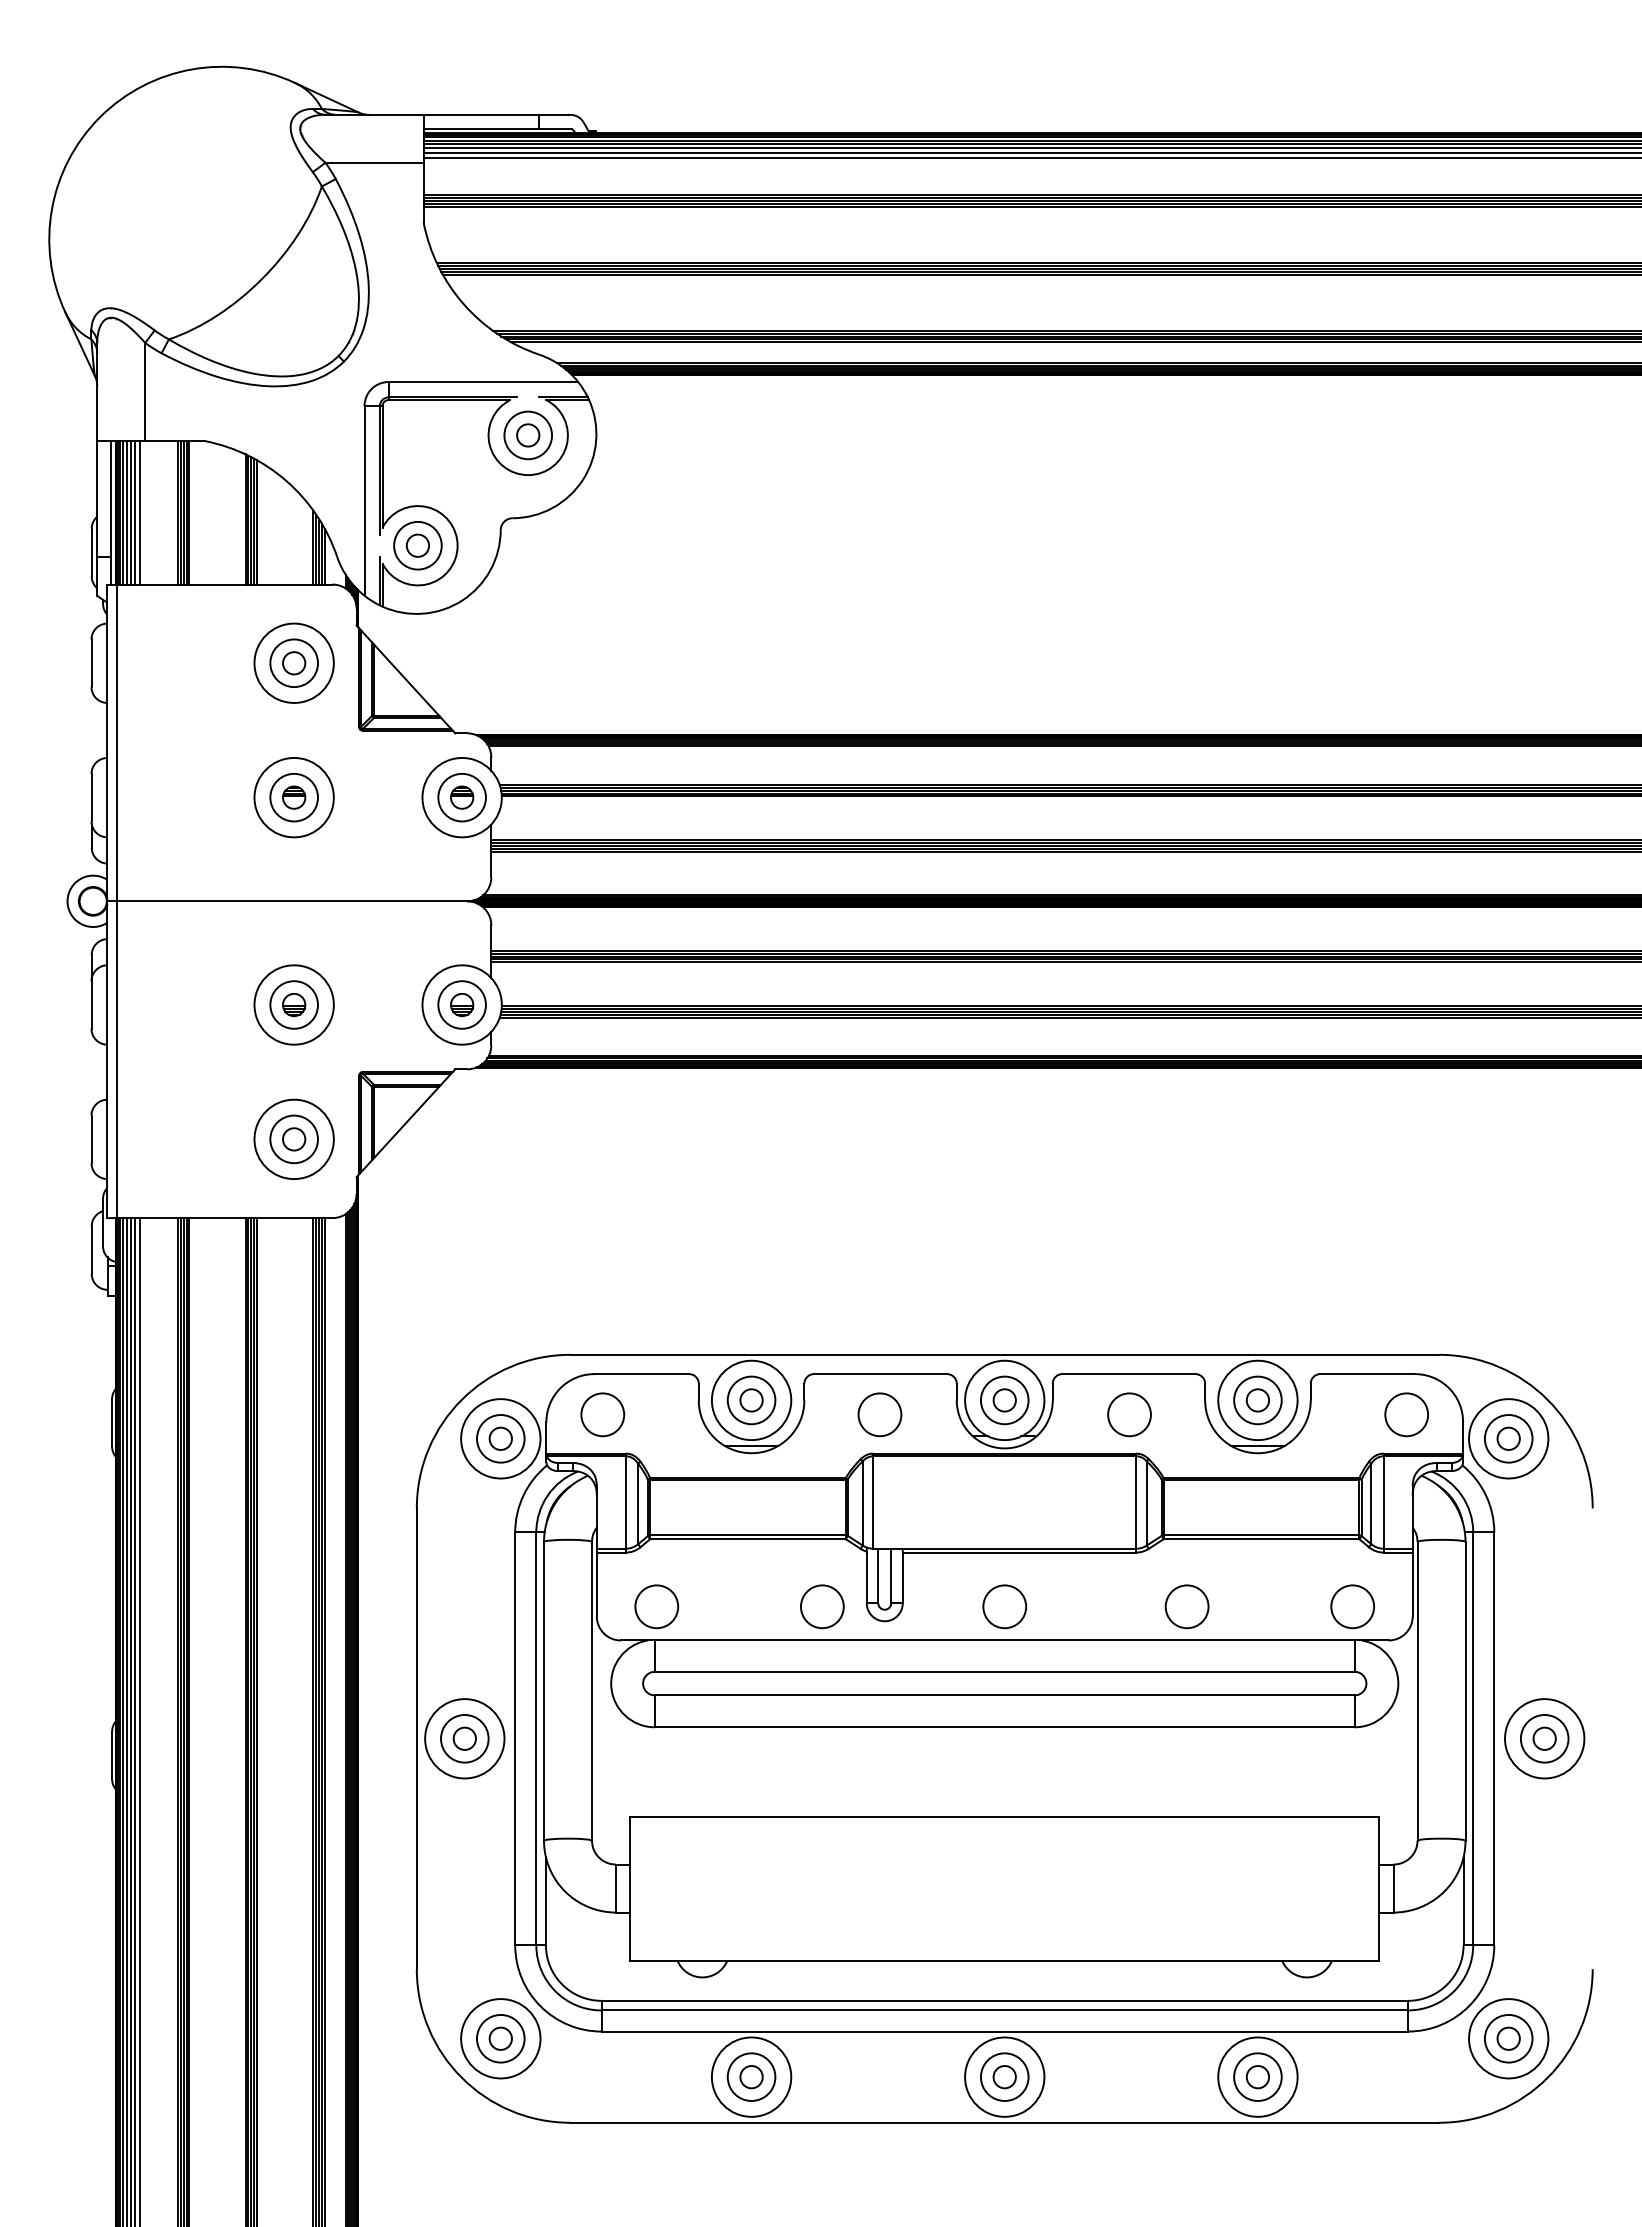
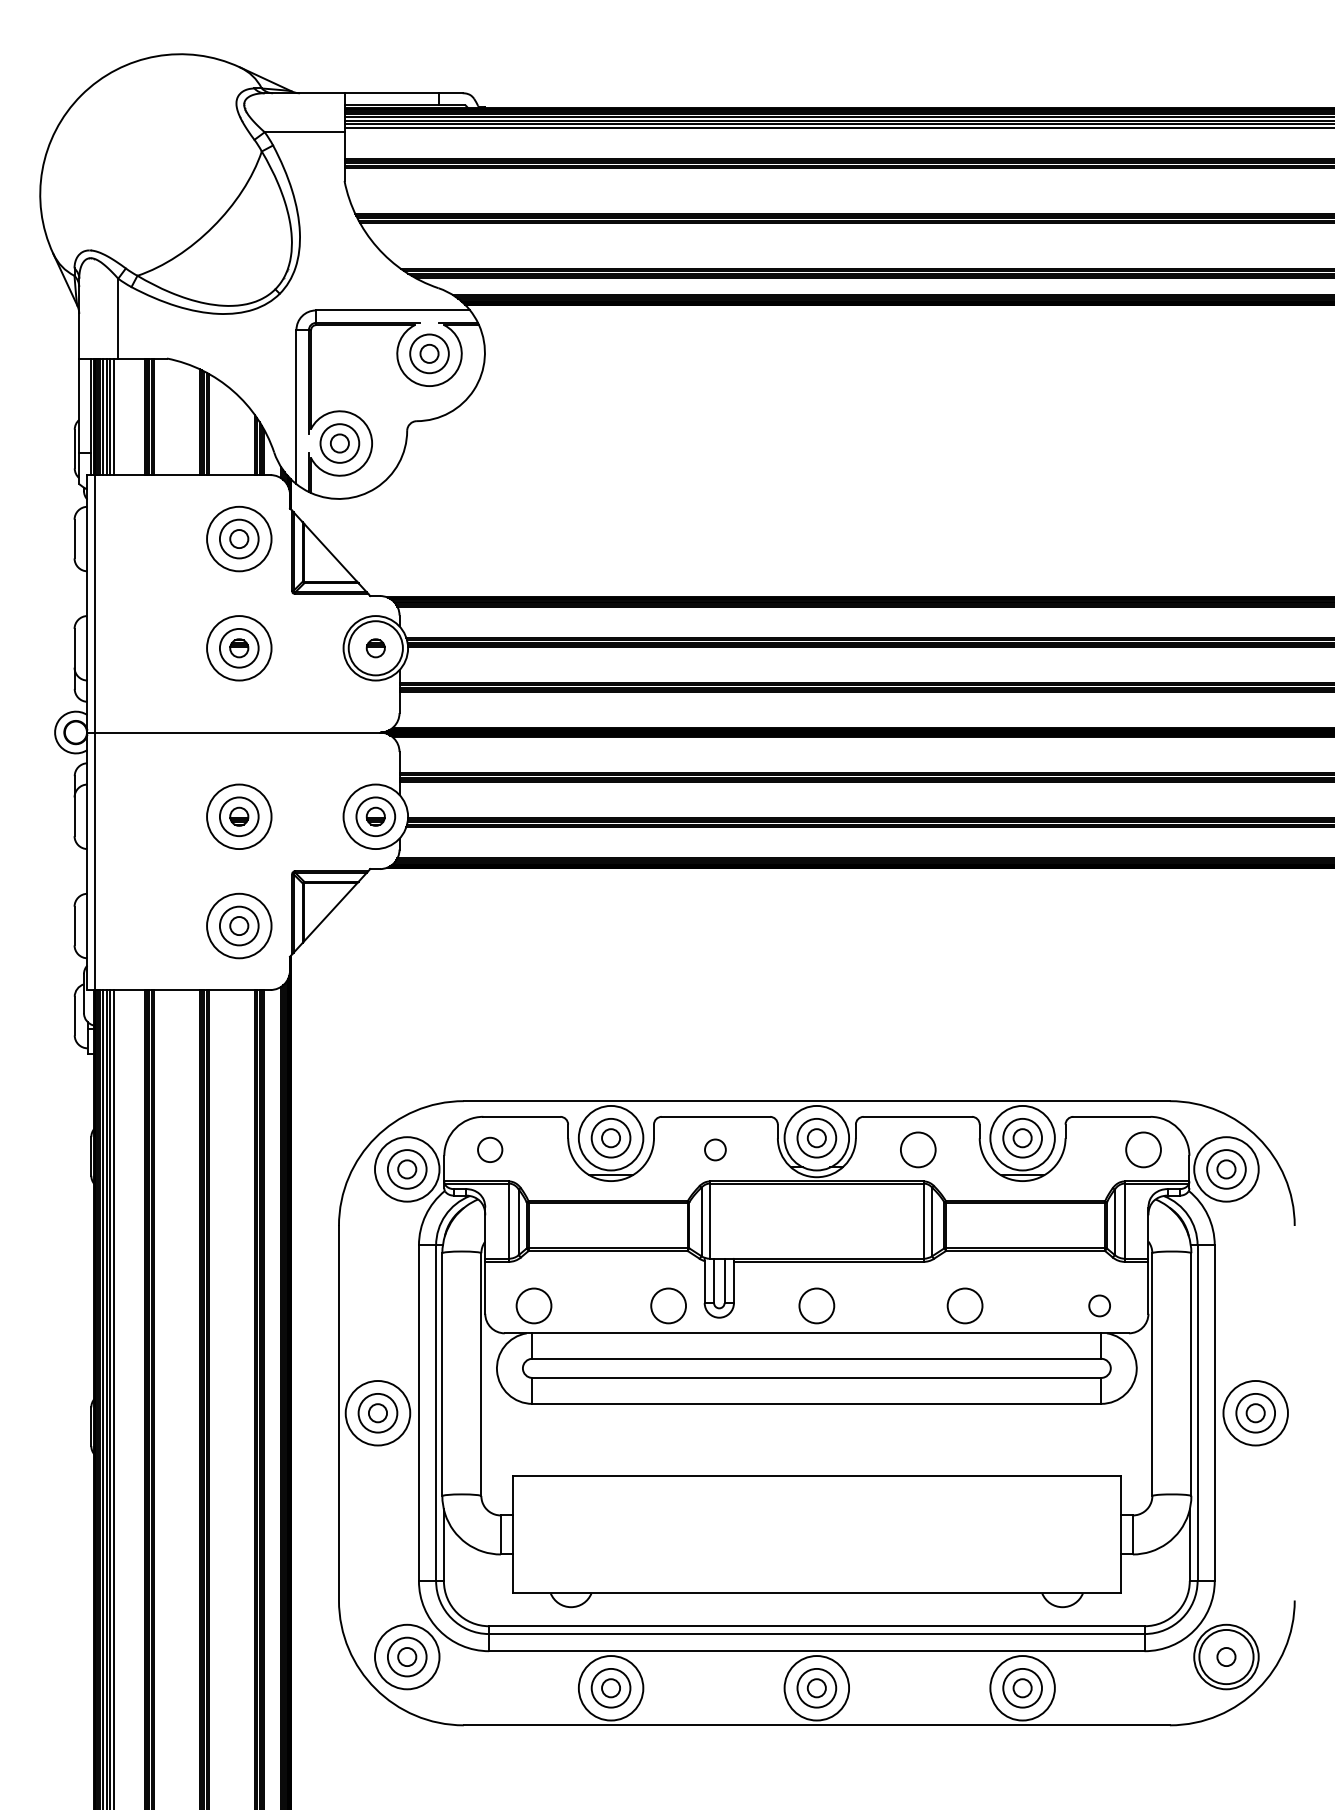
circle: (461, 797) -> (375, 648), size x1.4
circle: (602, 1414) -> (489, 1149), size x0.7
circle: (879, 1414) -> (715, 1149), size x0.6
circle: (1352, 1606) -> (1099, 1305), size x0.6
circle: (1508, 2038) -> (1226, 1656), size x1.4

